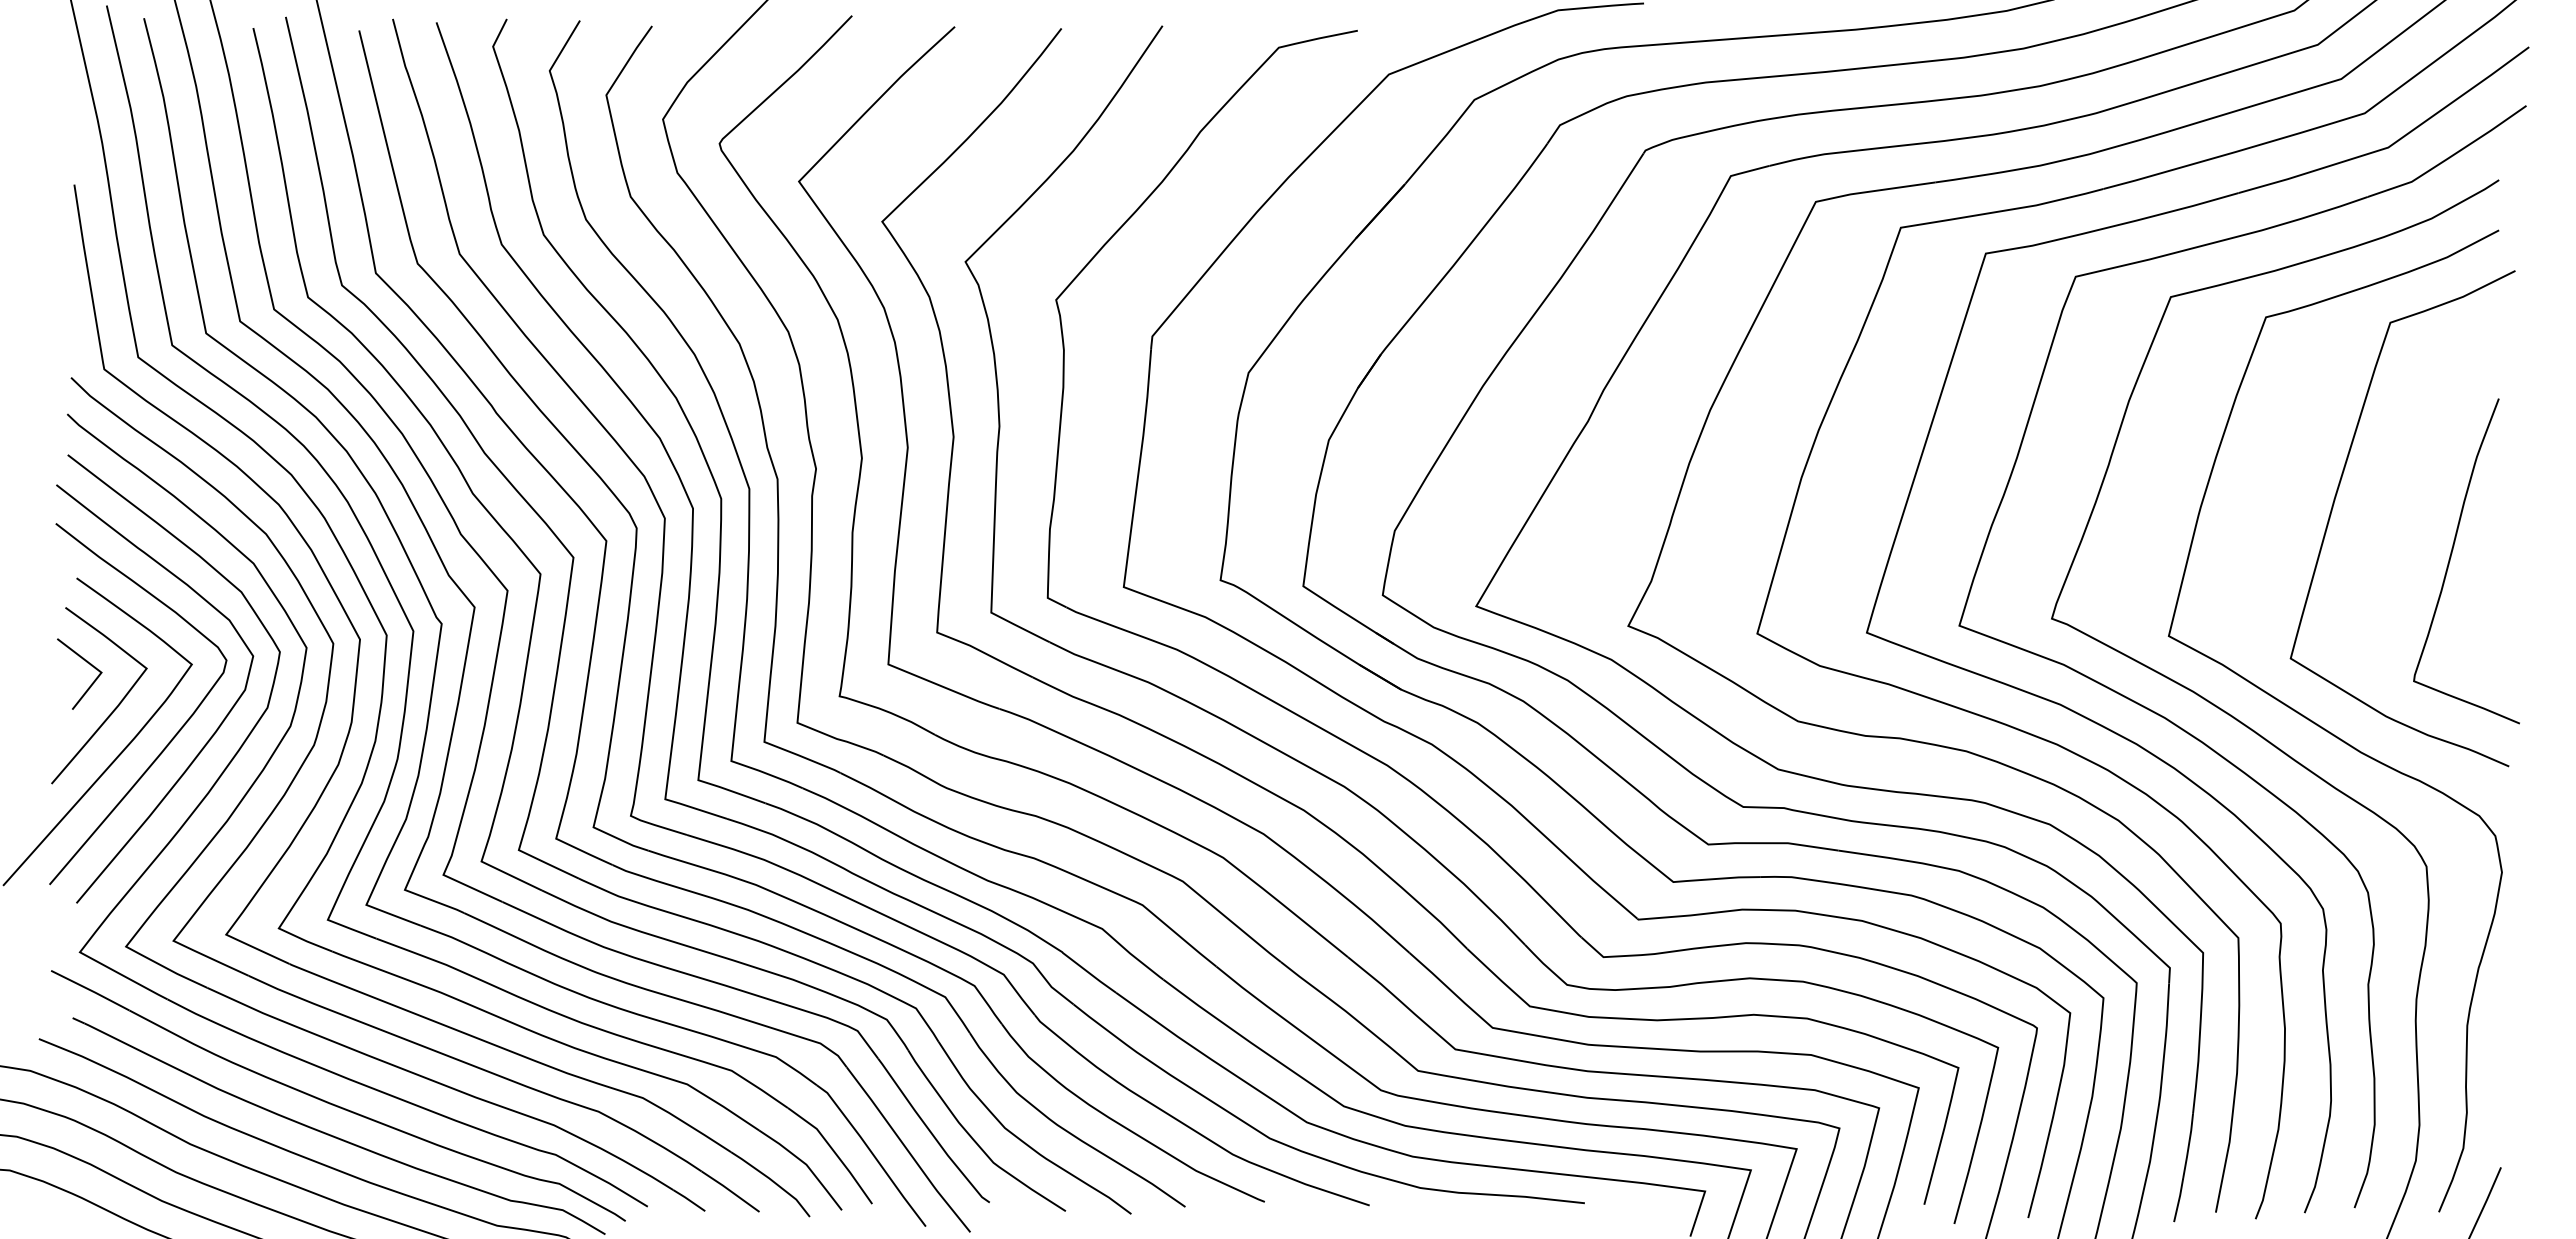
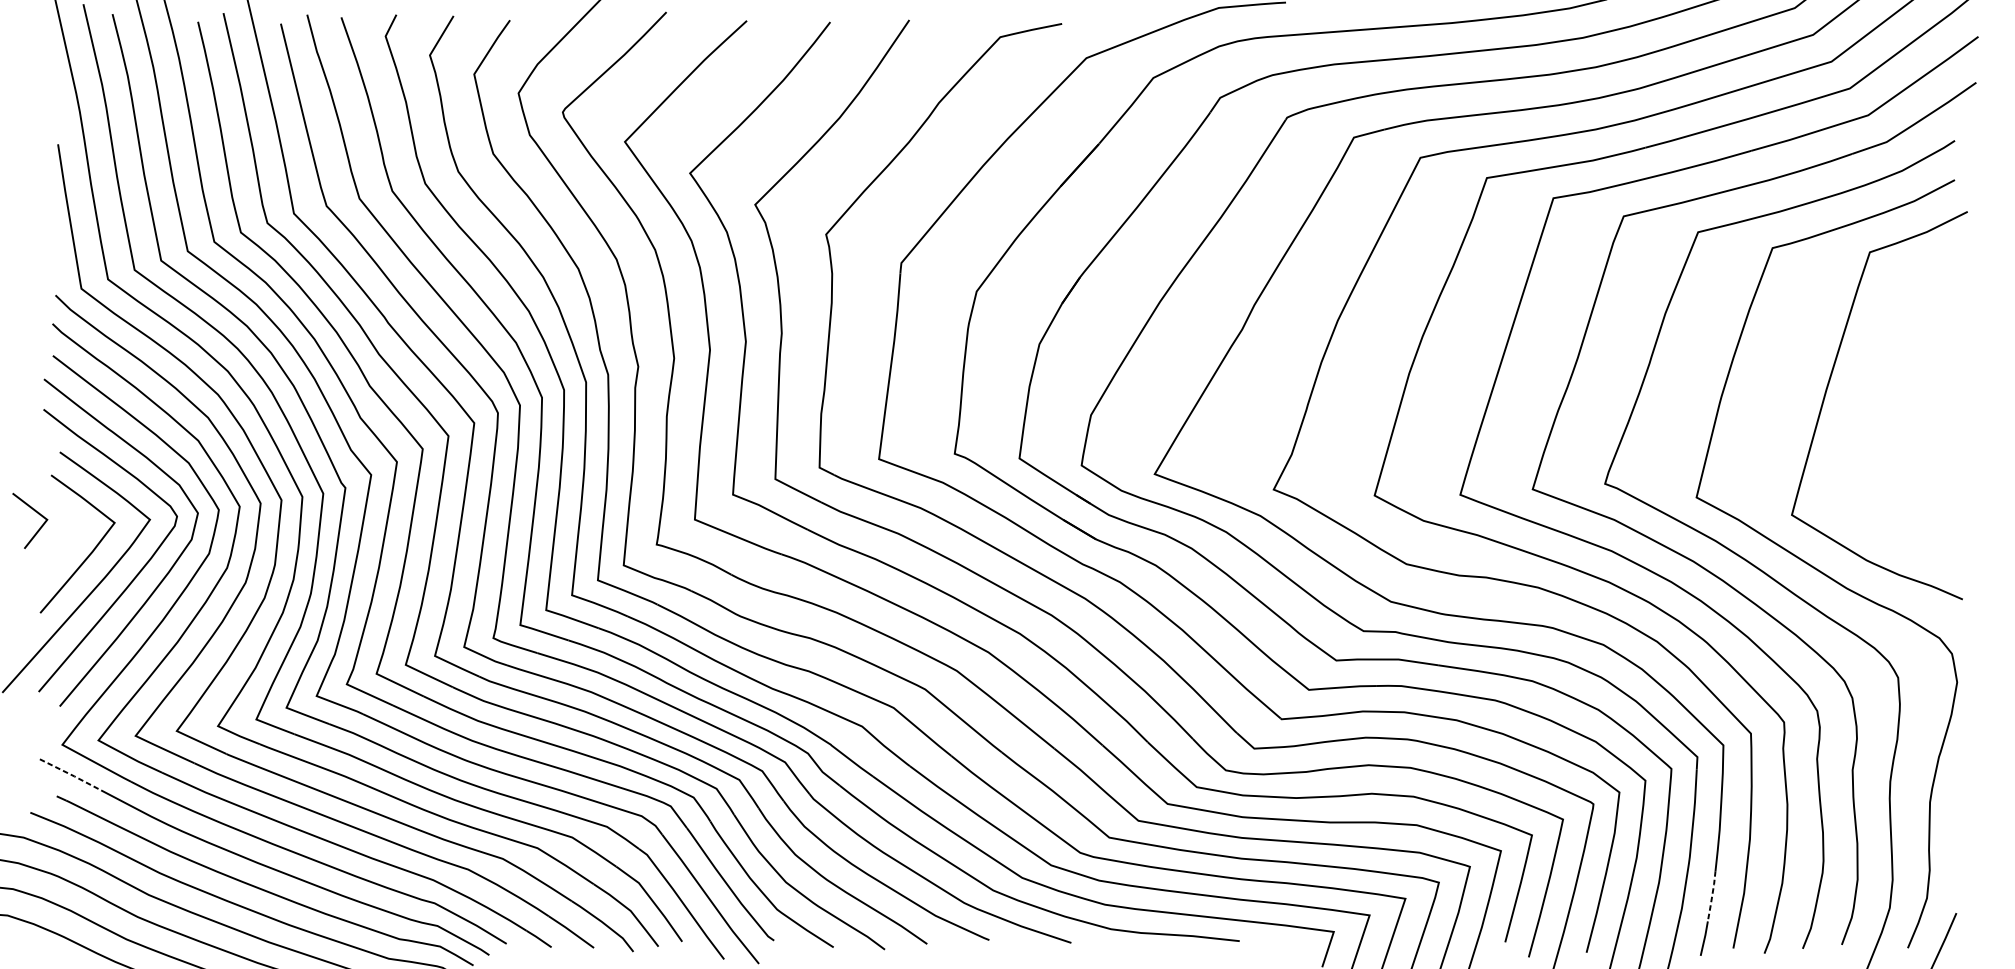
curve: (2451, 557) -> (1917, 435), removed
line: (87, 663) -> (36, 512), moved
line: (90, 990) -> (70, 774), solid -> dashed
line: (2188, 1146) -> (1711, 896), solid -> dashed

